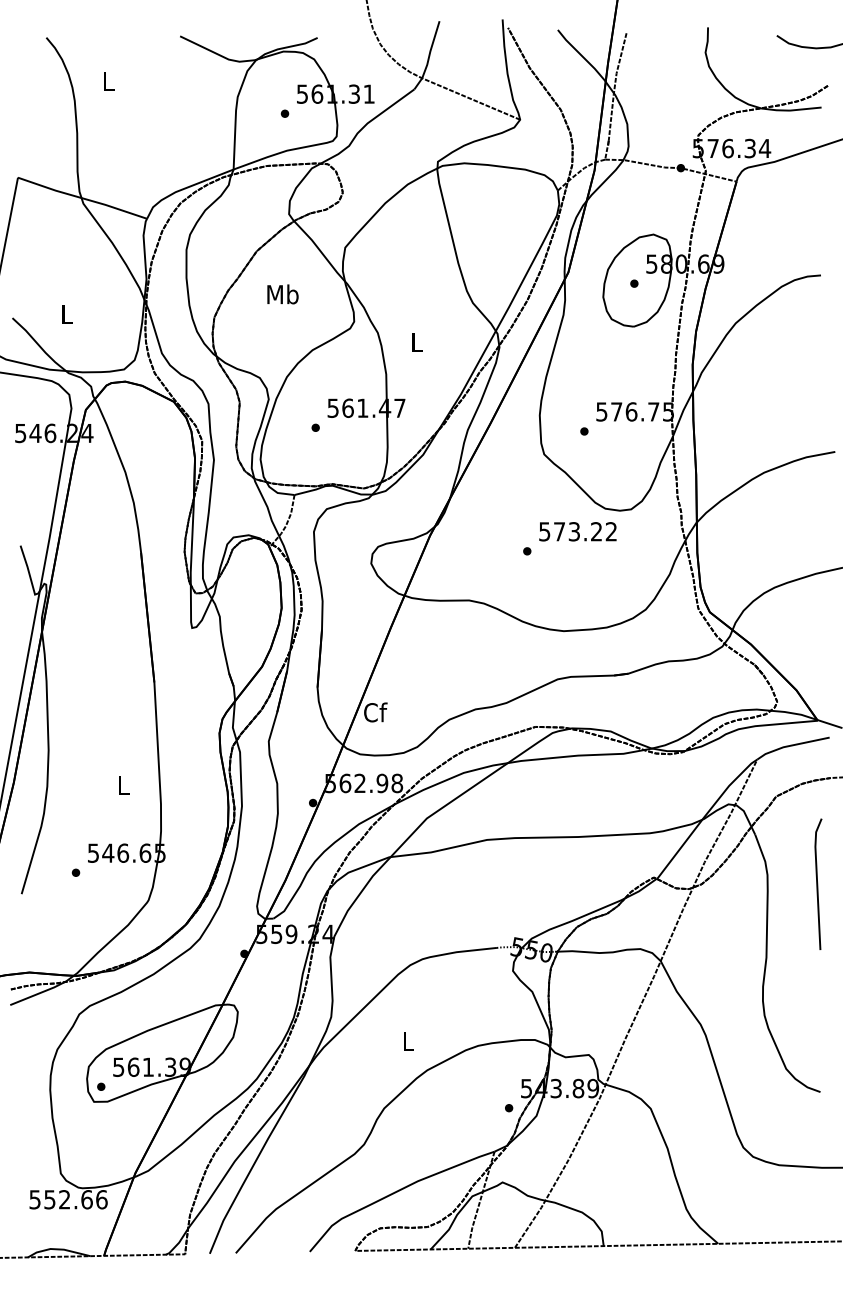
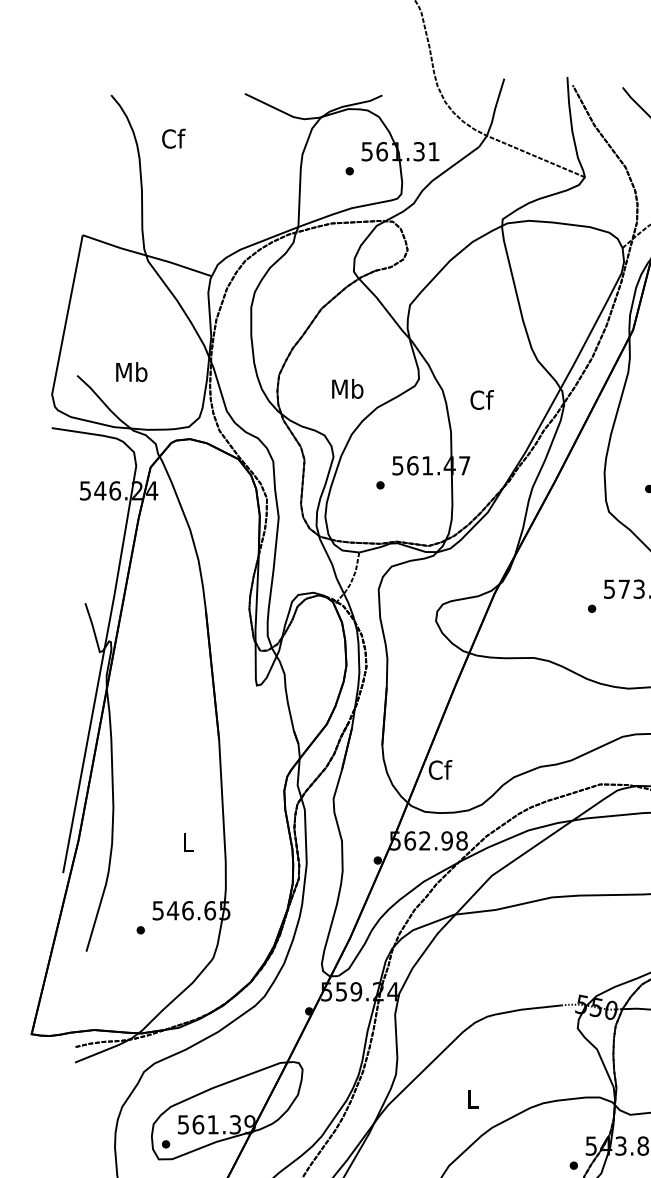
text: (108, 81) -> (173, 139), L -> Cf
text: (282, 294) -> (347, 389), moved
text: (66, 314) -> (131, 372), L -> Mb
text: (417, 342) -> (482, 400), L -> Cf

